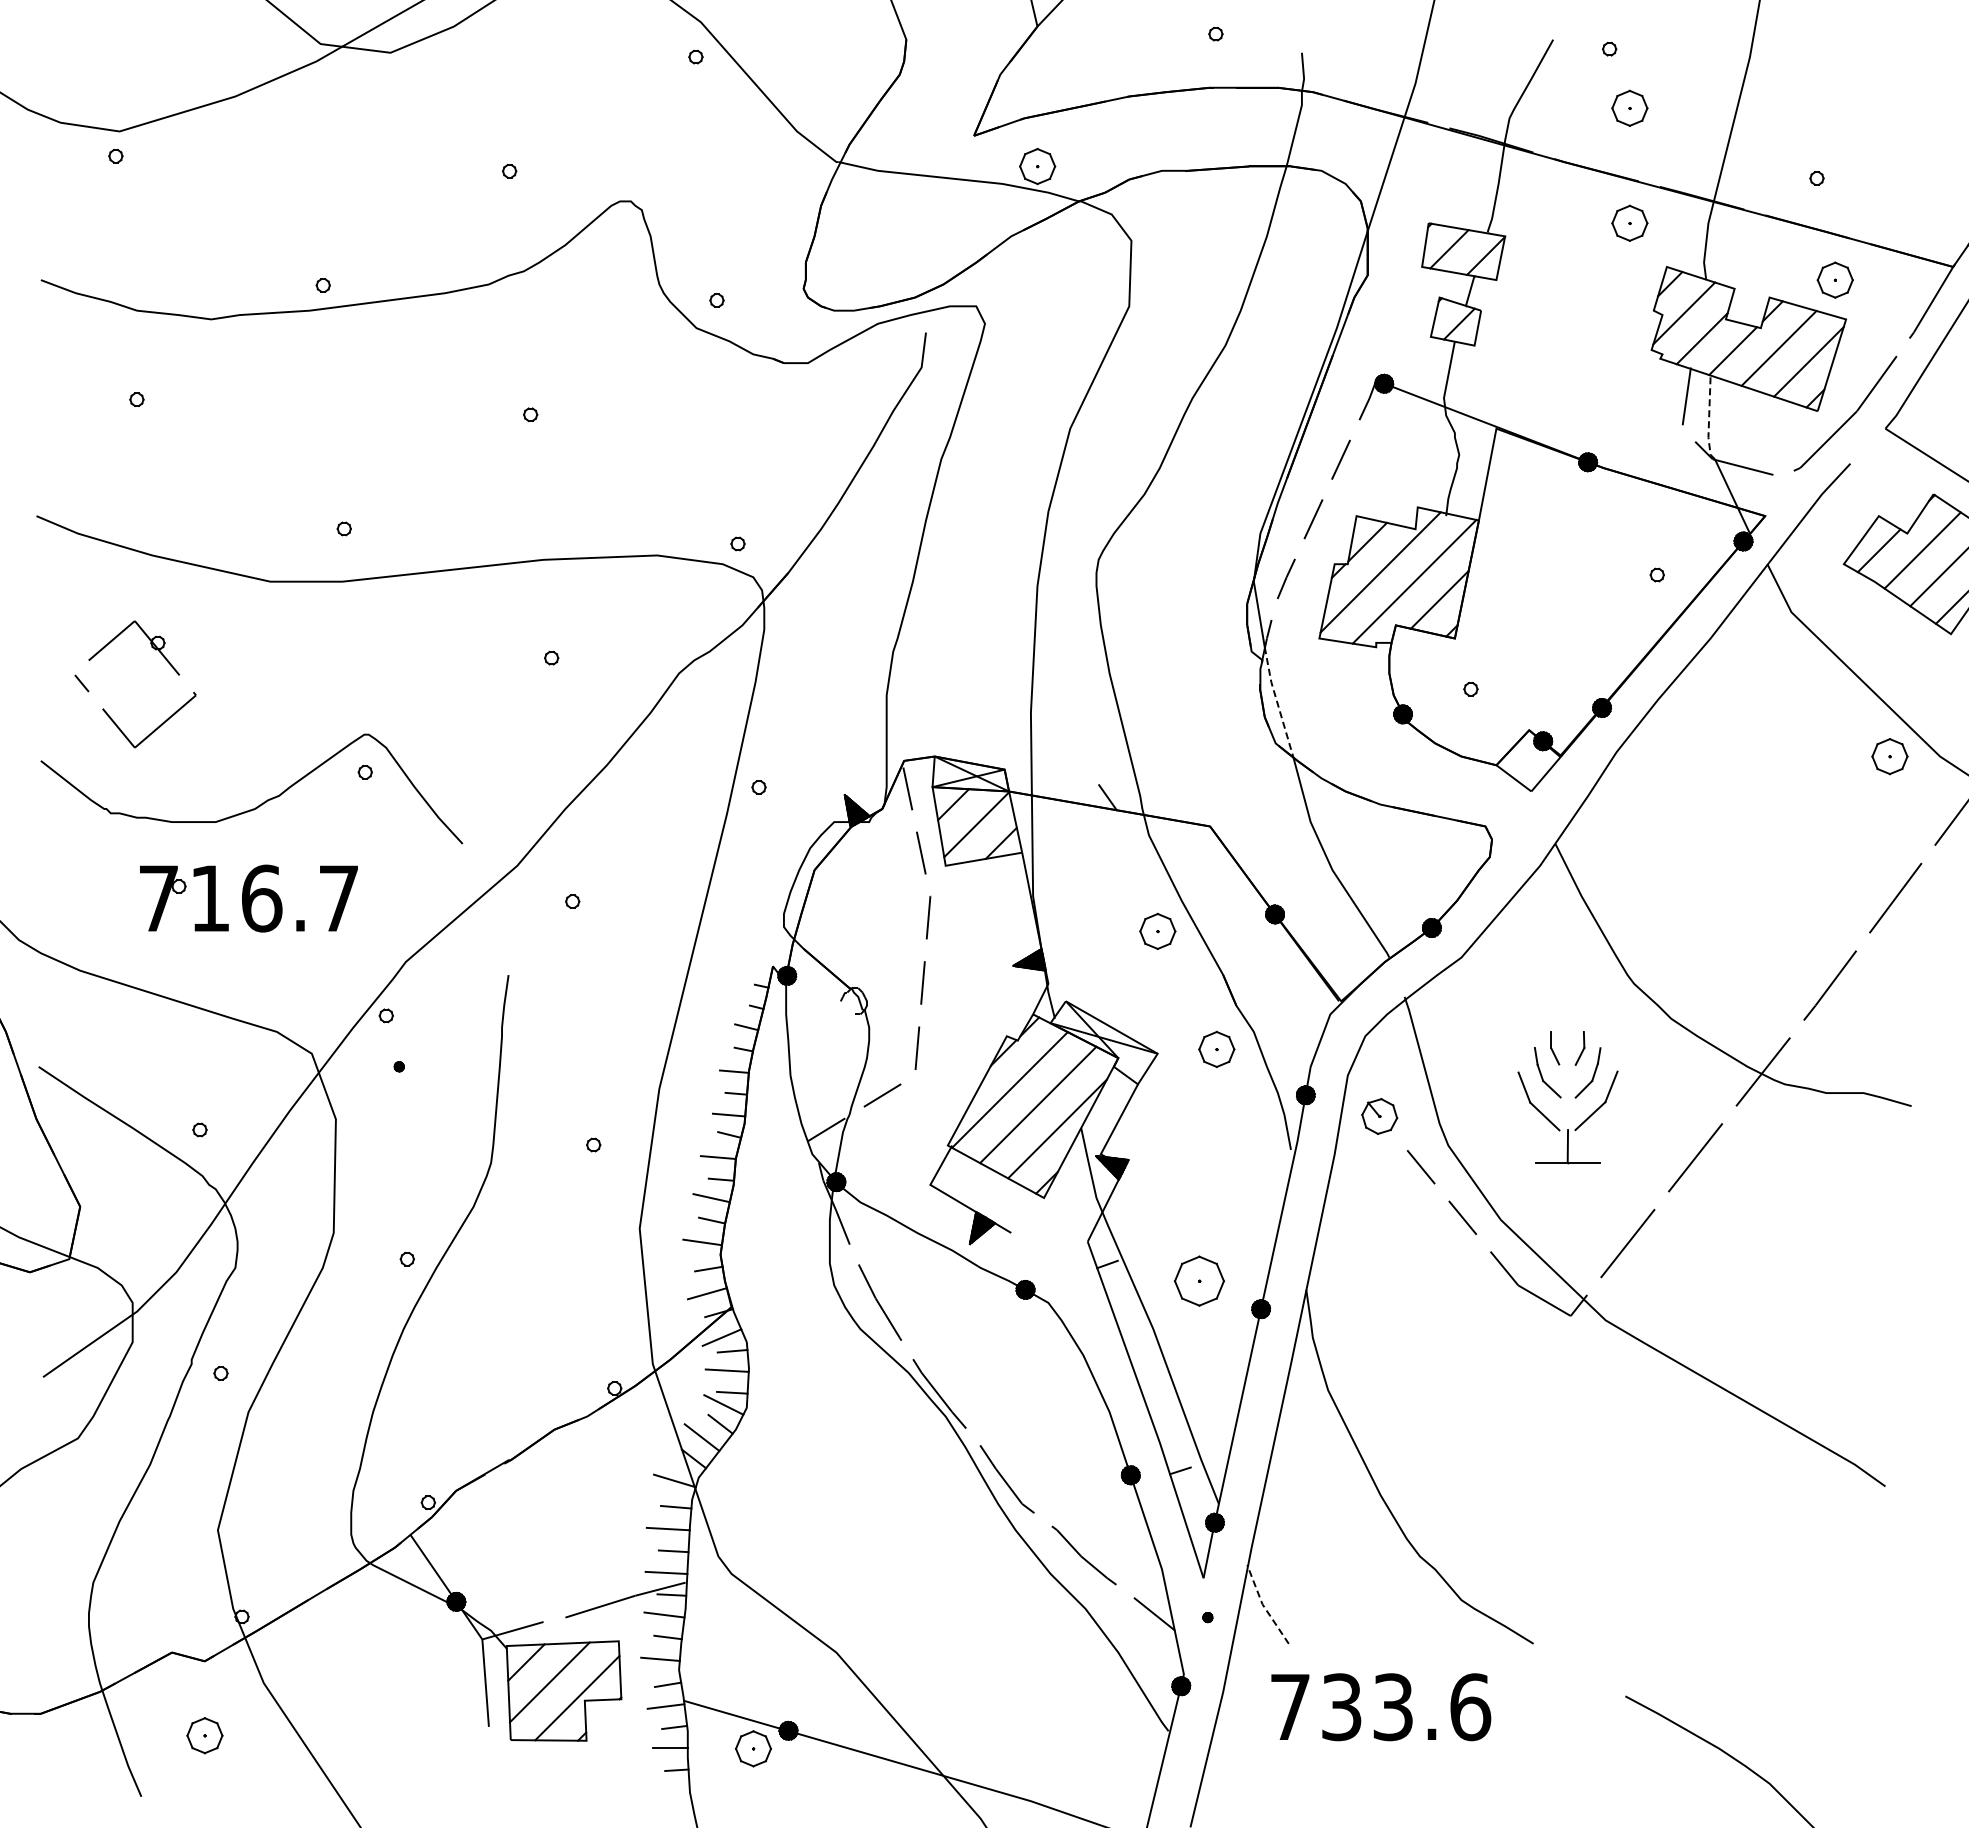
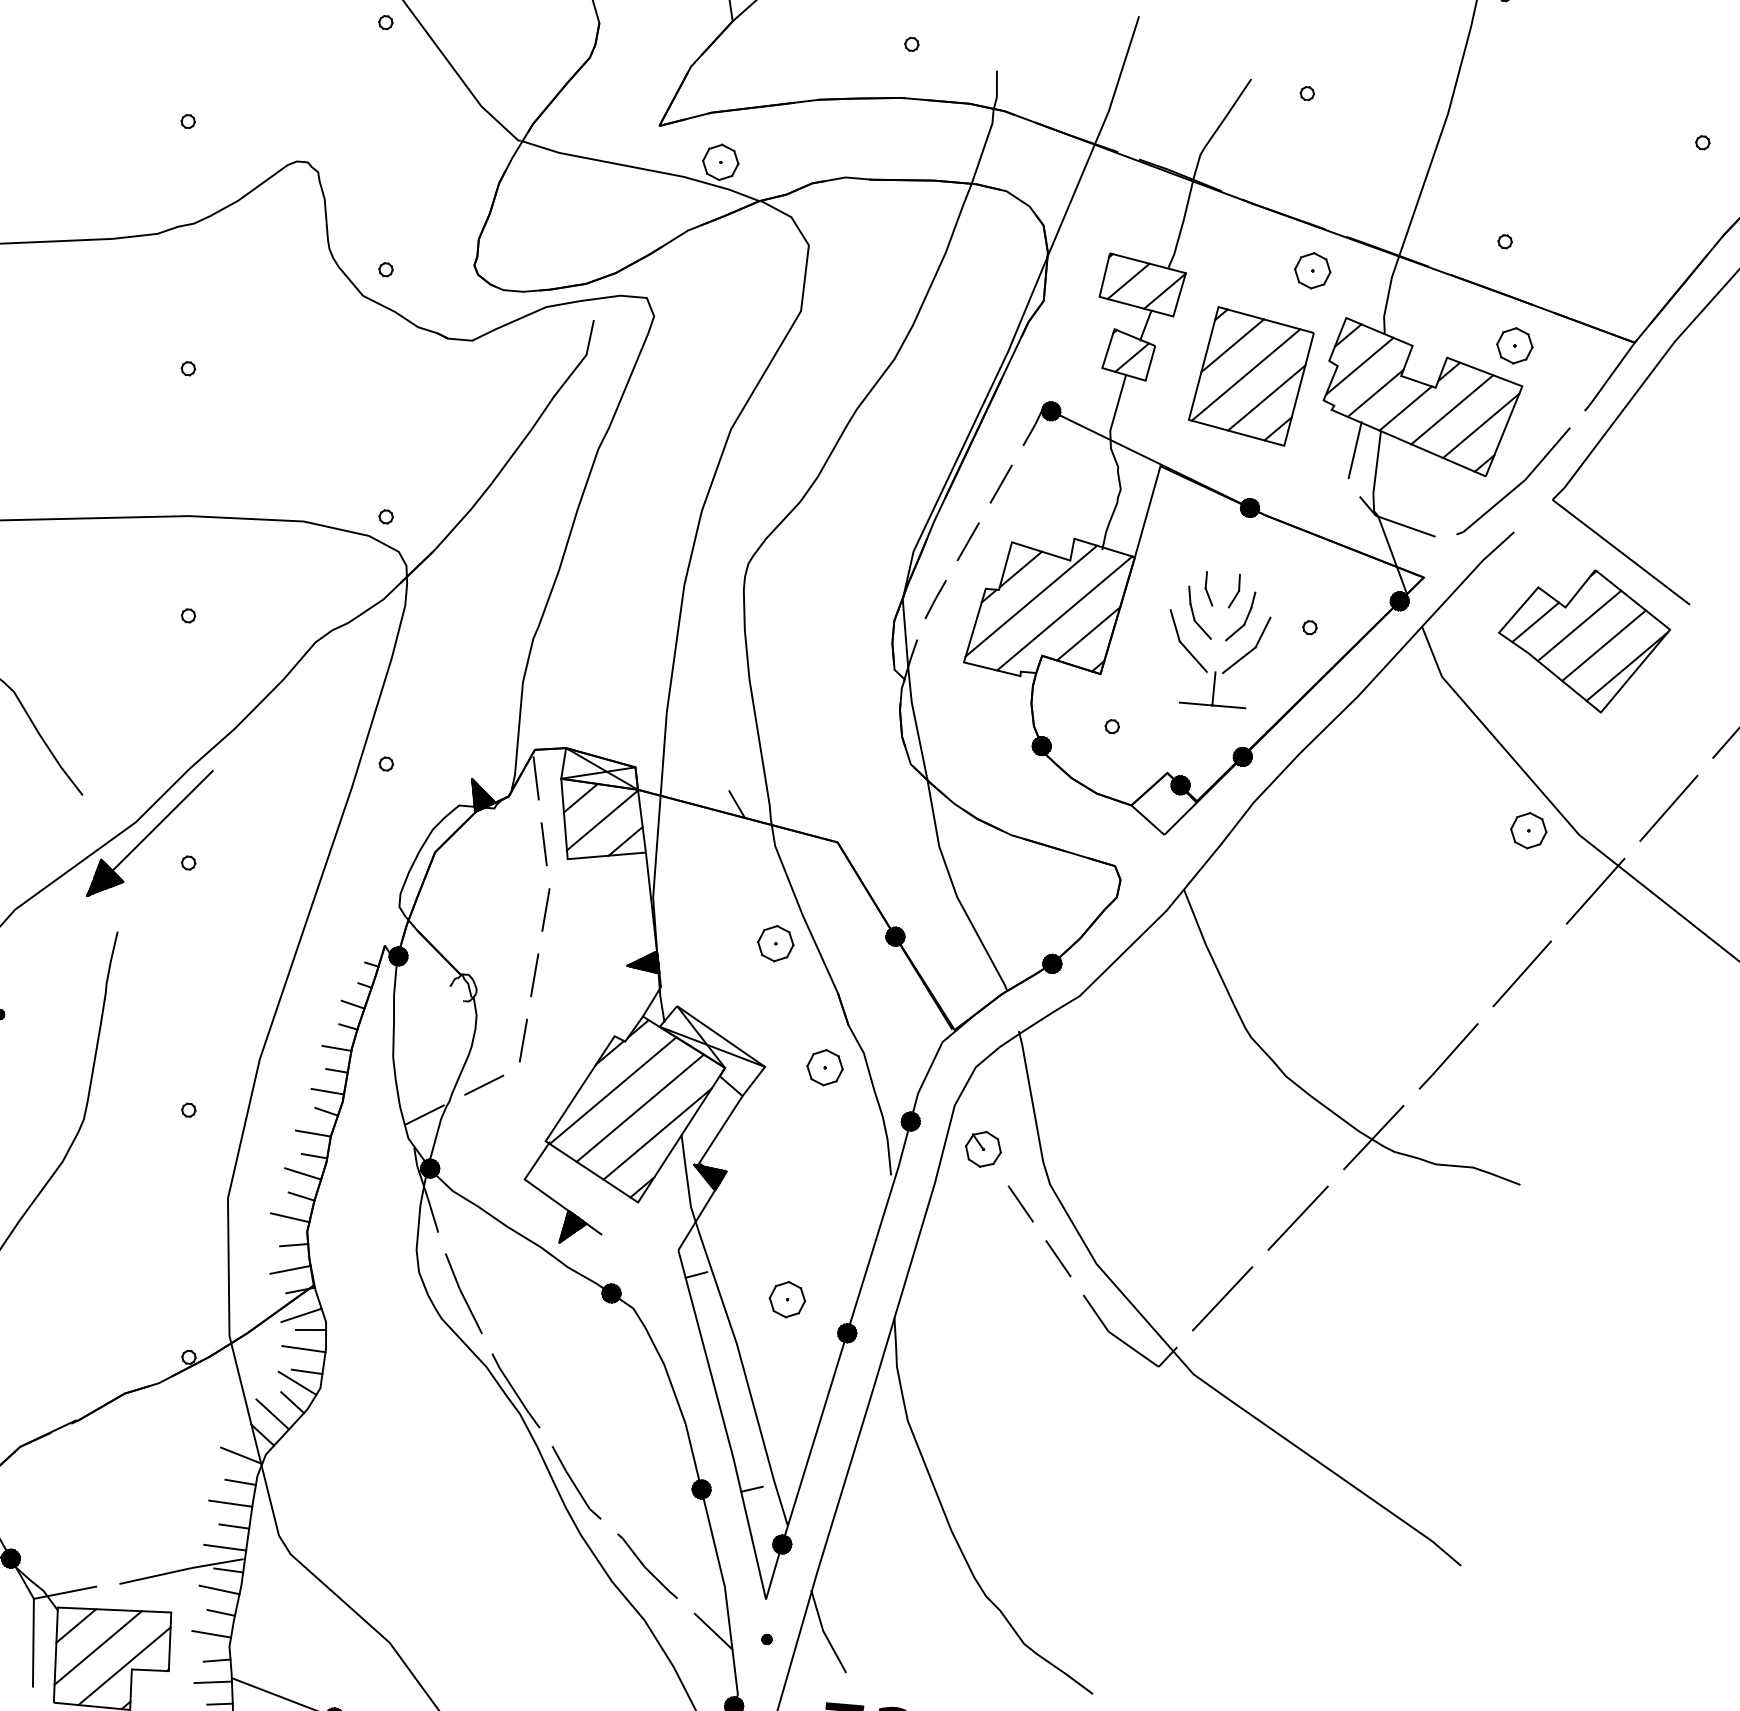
part: (1629, 107) -> (1322, 154), removed
part: (1577, 332) -> (1250, 376), added
line: (1709, 419) -> (1376, 475), dashed -> solid
line: (1277, 702) -> (916, 723), dashed -> solid
part: (531, 875) -> (149, 833), added
part: (1567, 1097) -> (1217, 639), moved
part: (1198, 1280) -> (786, 1298), size x0.71
line: (1263, 1606) -> (823, 1633), dashed -> solid

